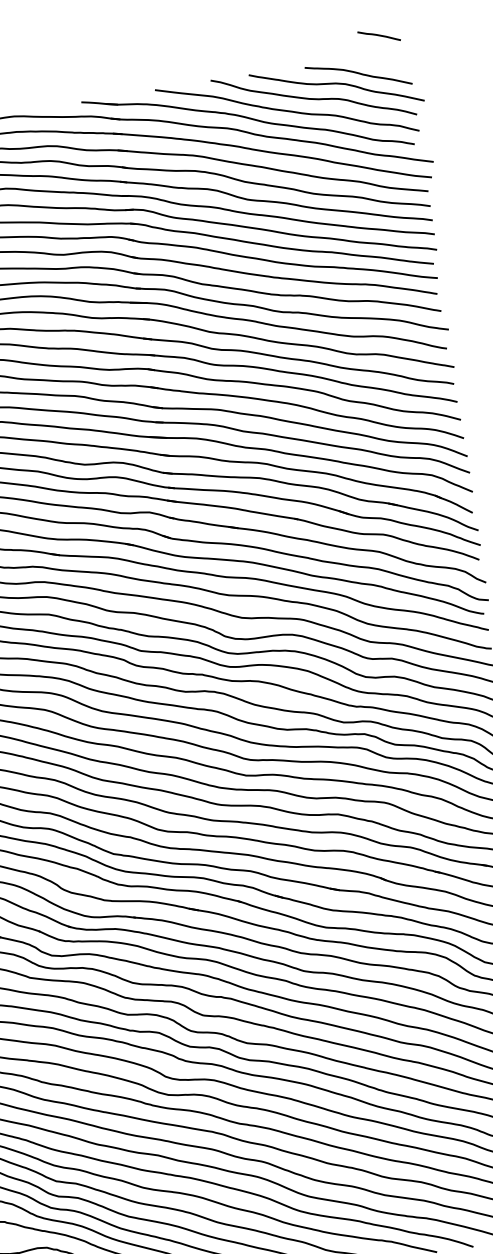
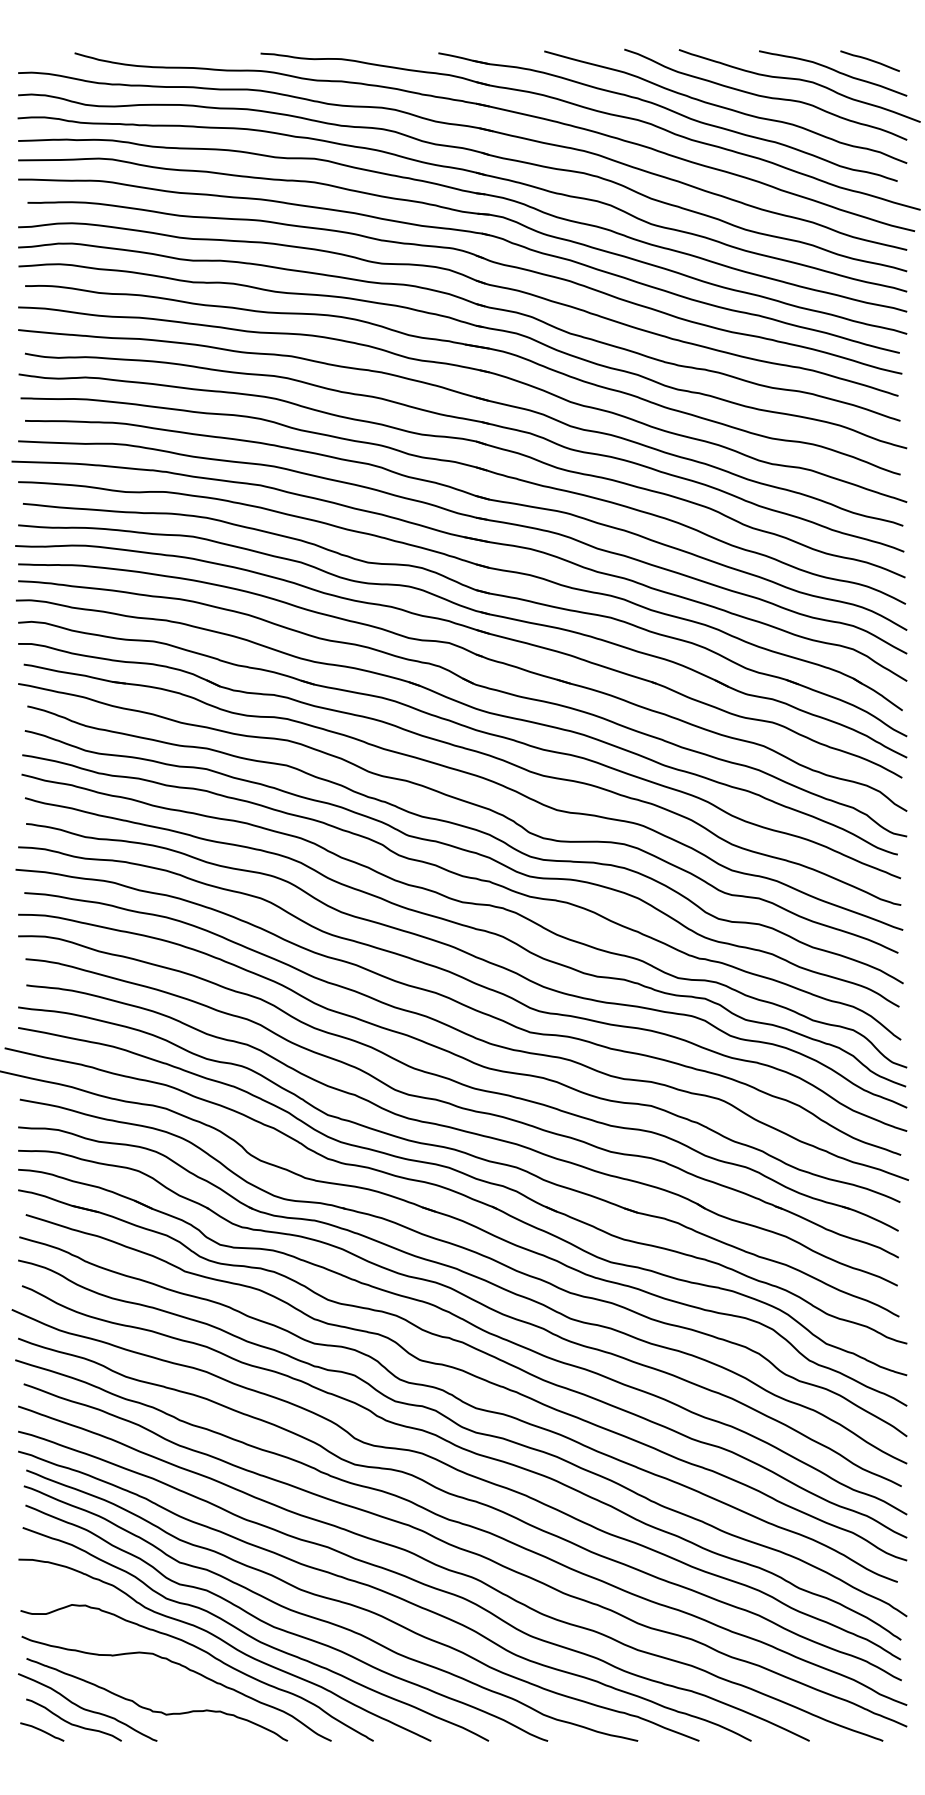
curve: (378, 35) -> (869, 60), moved

